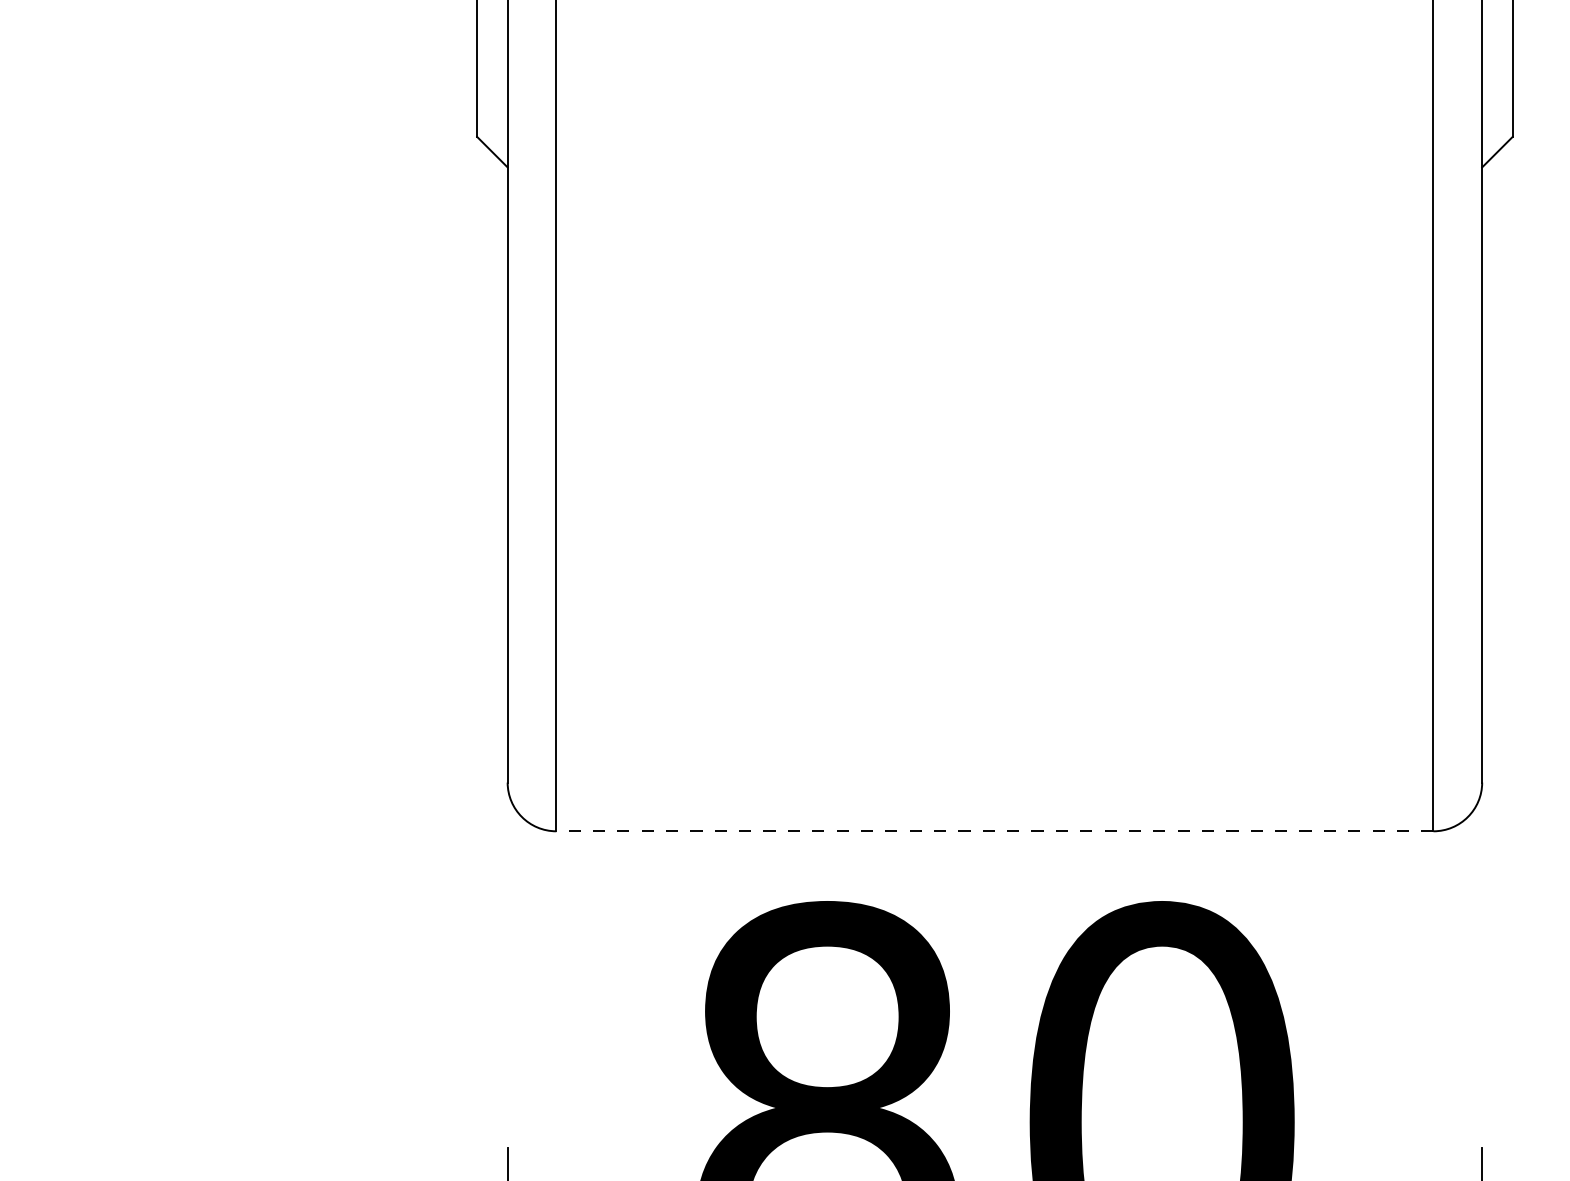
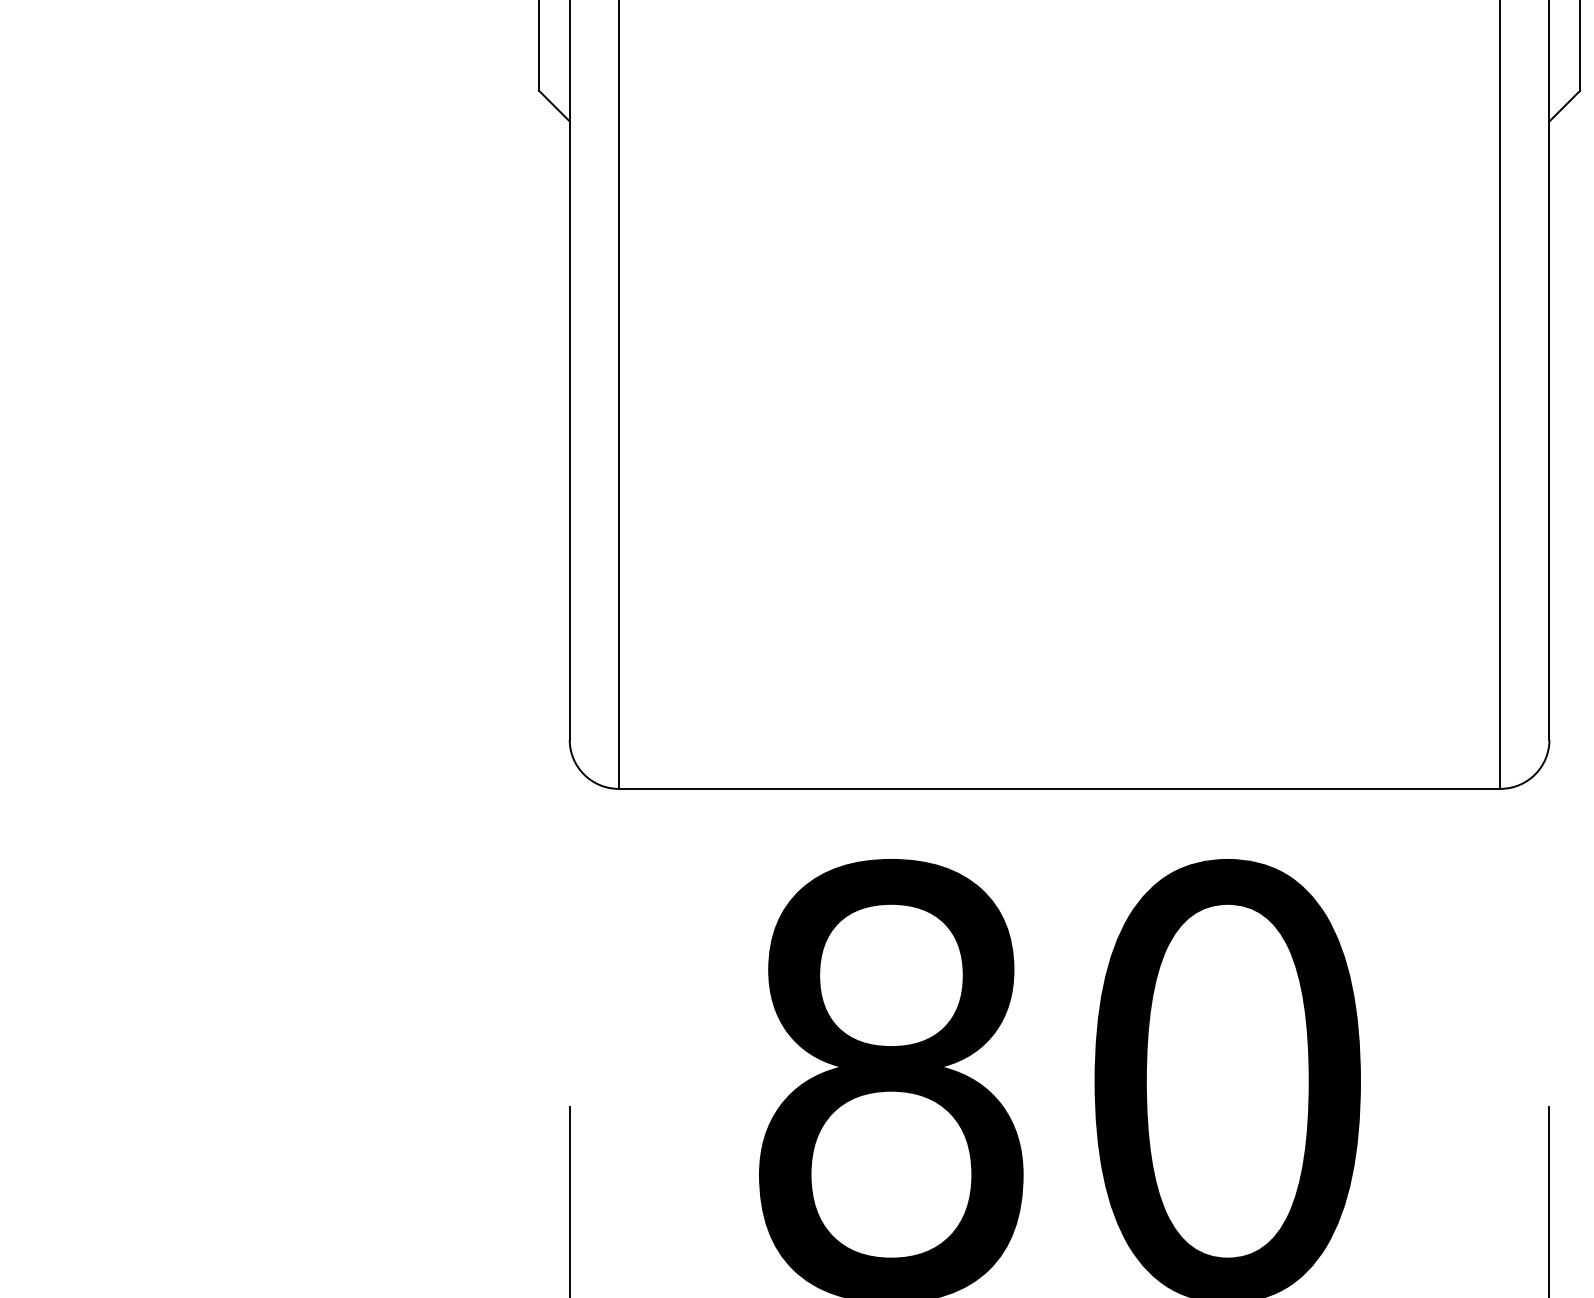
line: (994, 830) -> (1059, 788), dashed -> solid

